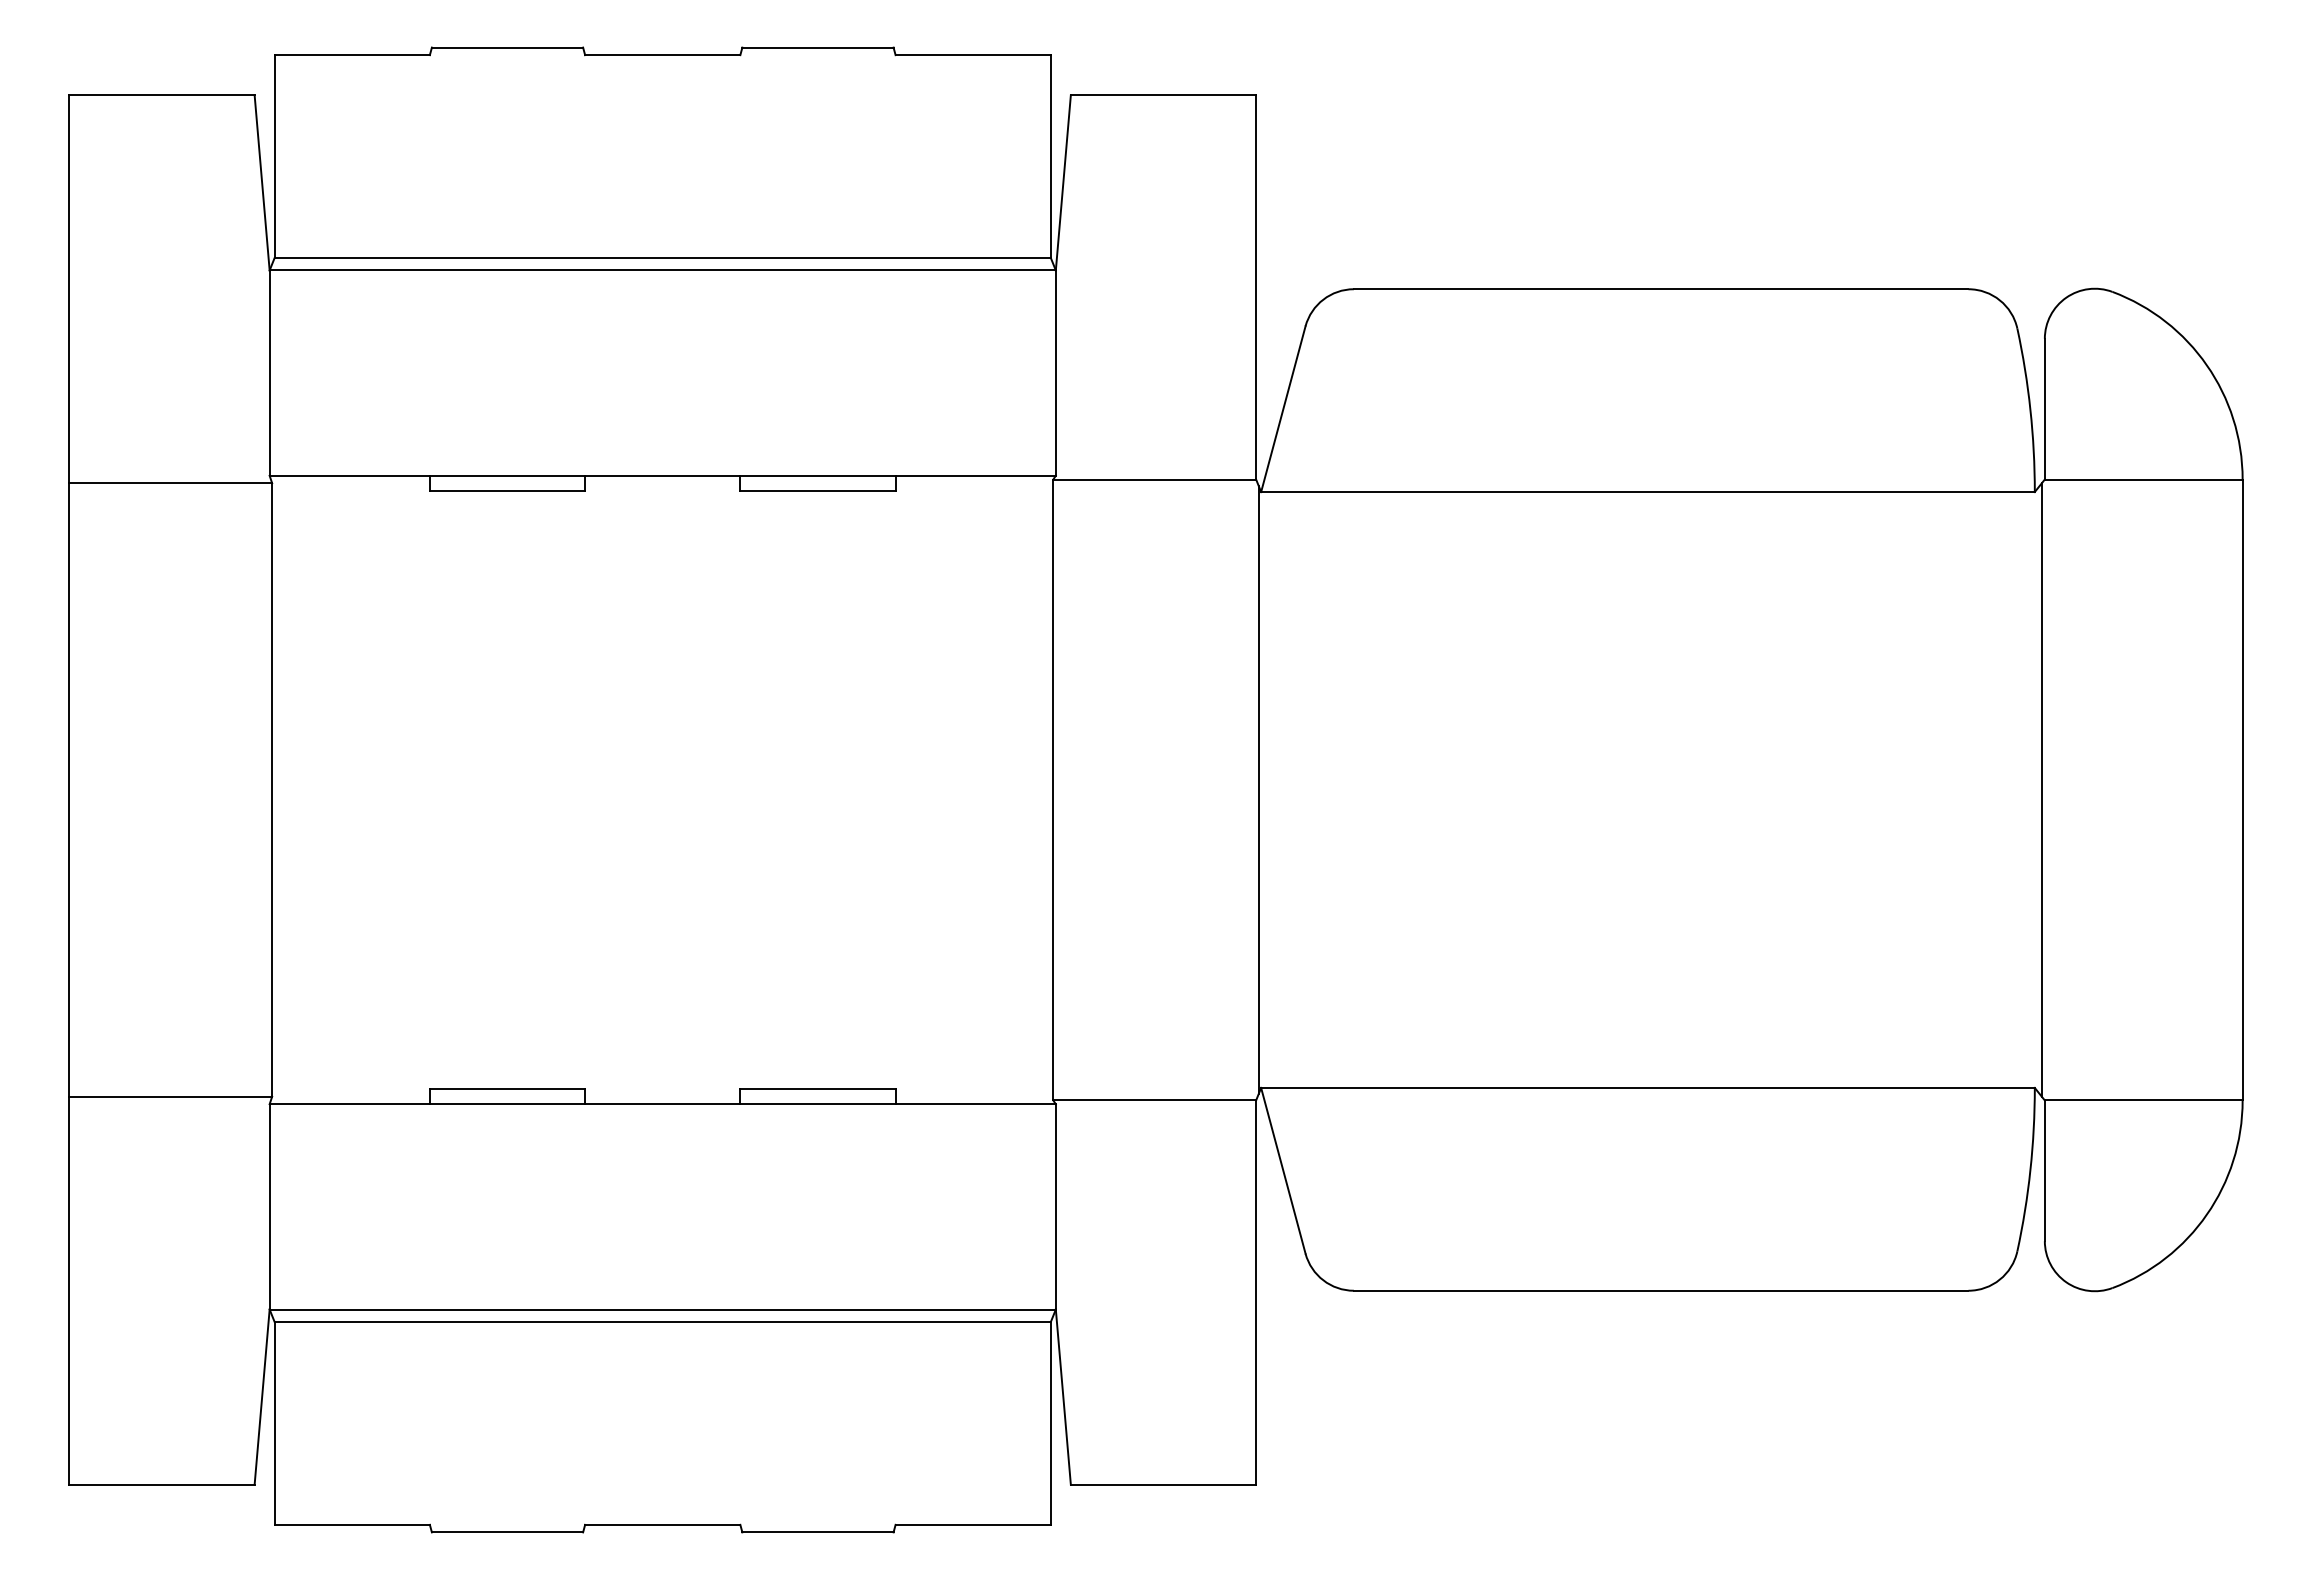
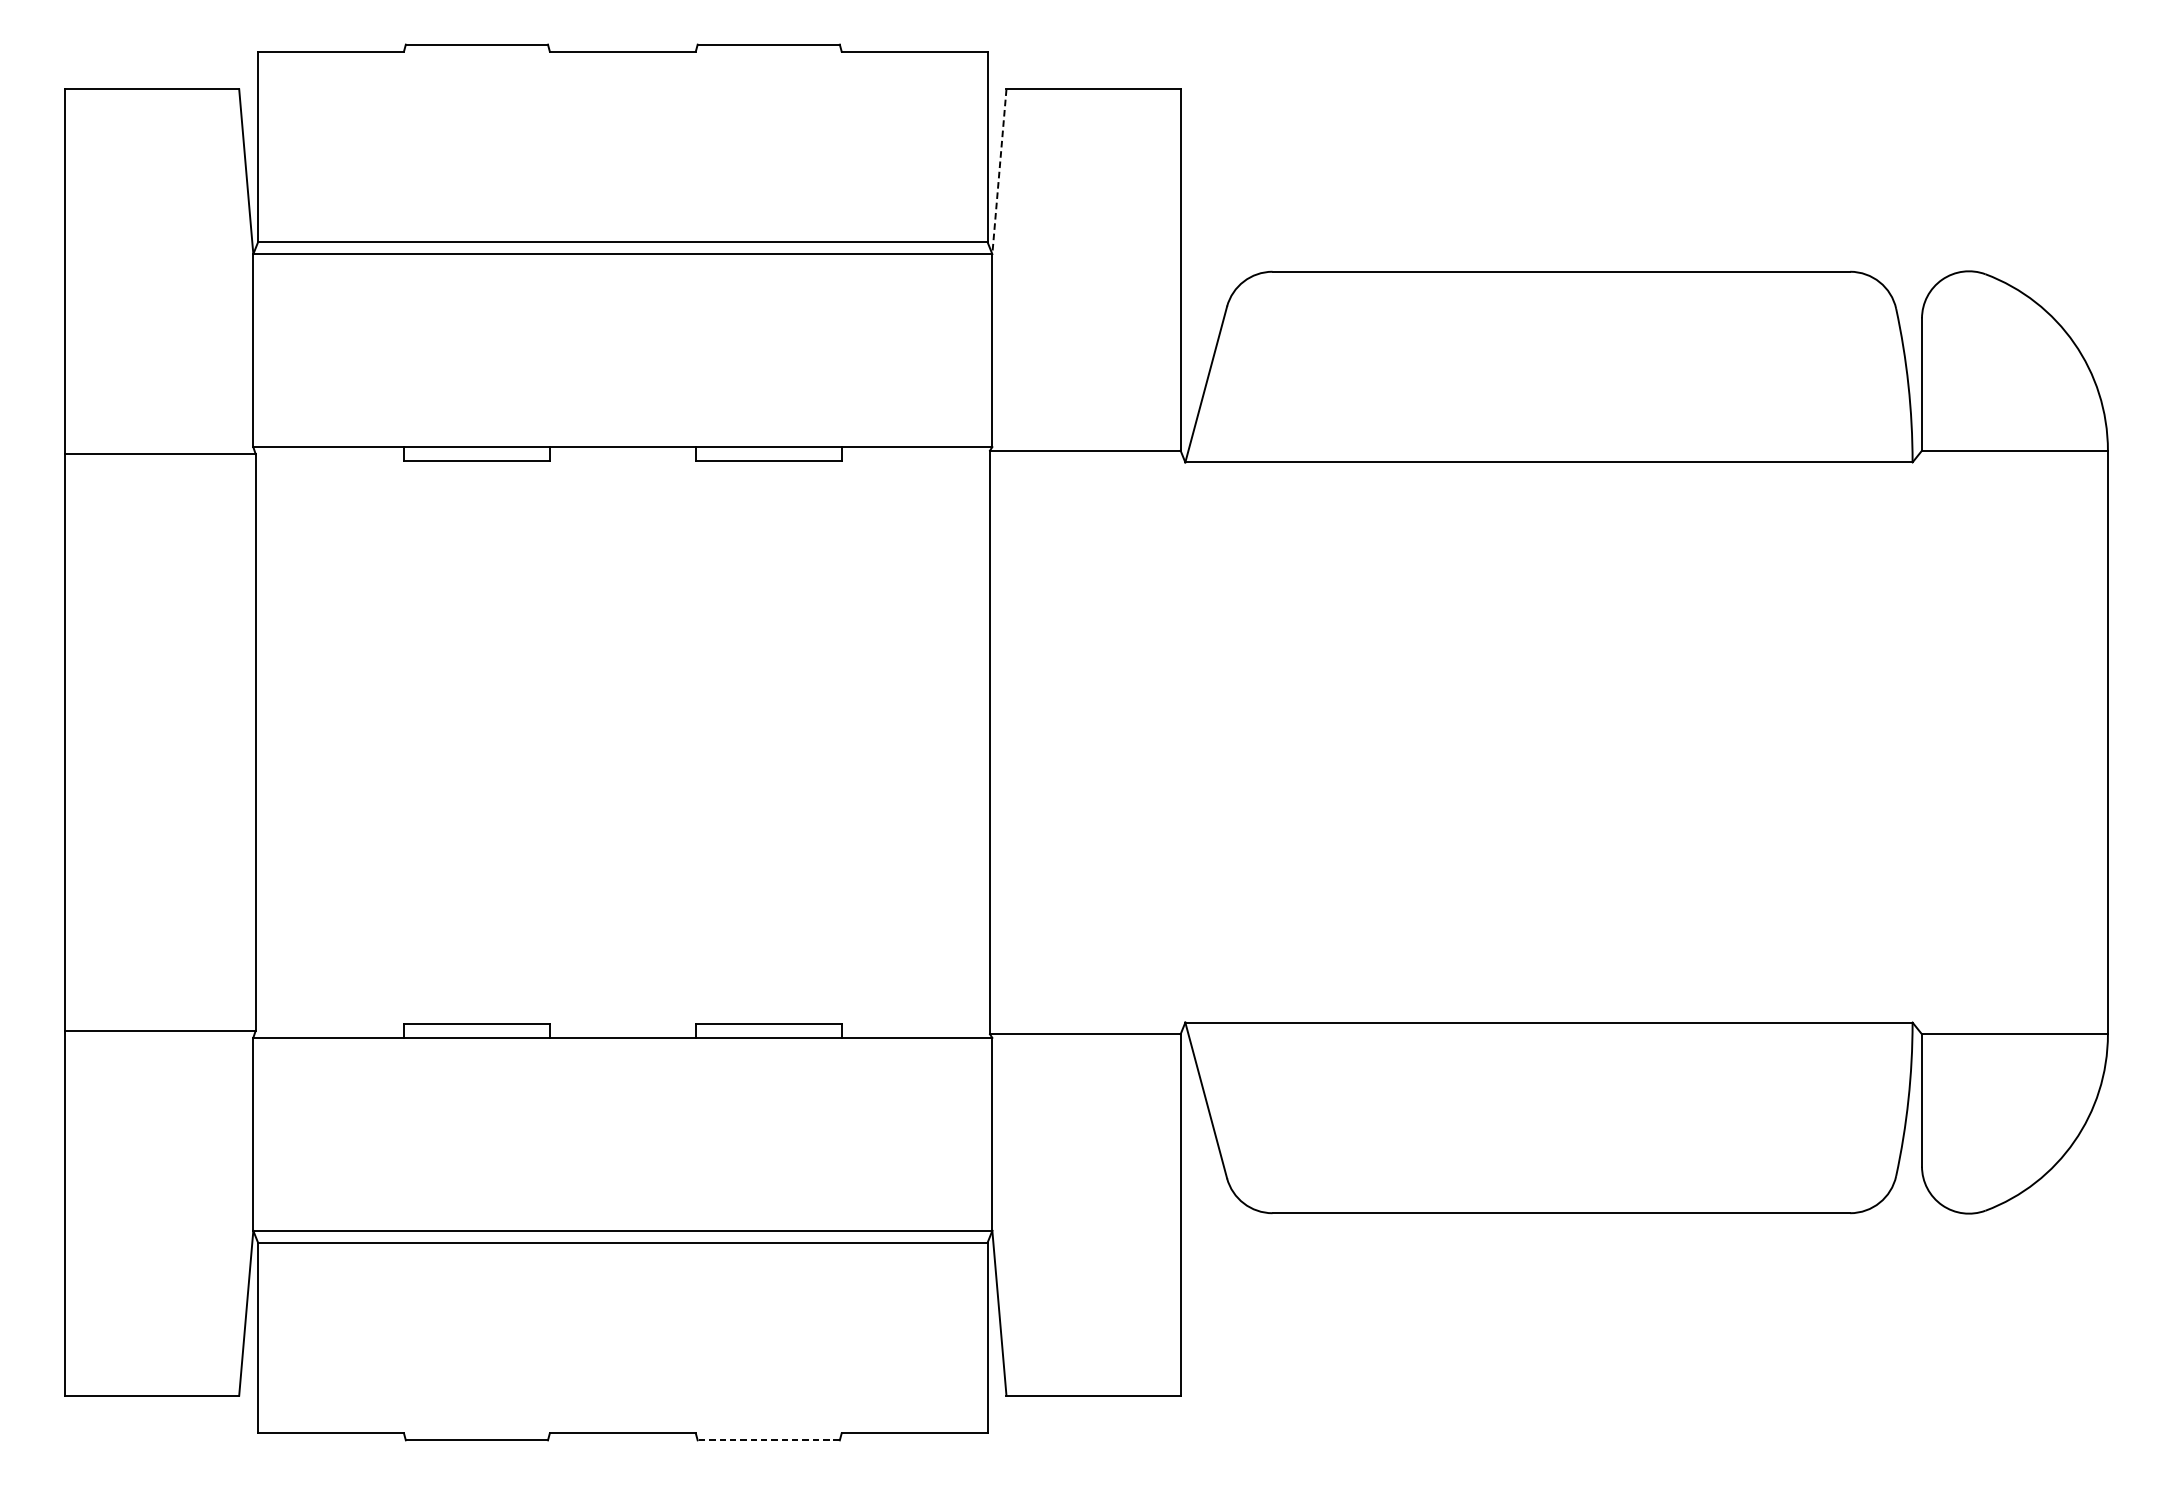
line: (1063, 182) -> (999, 171), solid -> dashed
line: (1258, 789) -> (1182, 742), removed
line: (2042, 789) -> (1919, 742), removed
line: (817, 1532) -> (768, 1440), solid -> dashed

